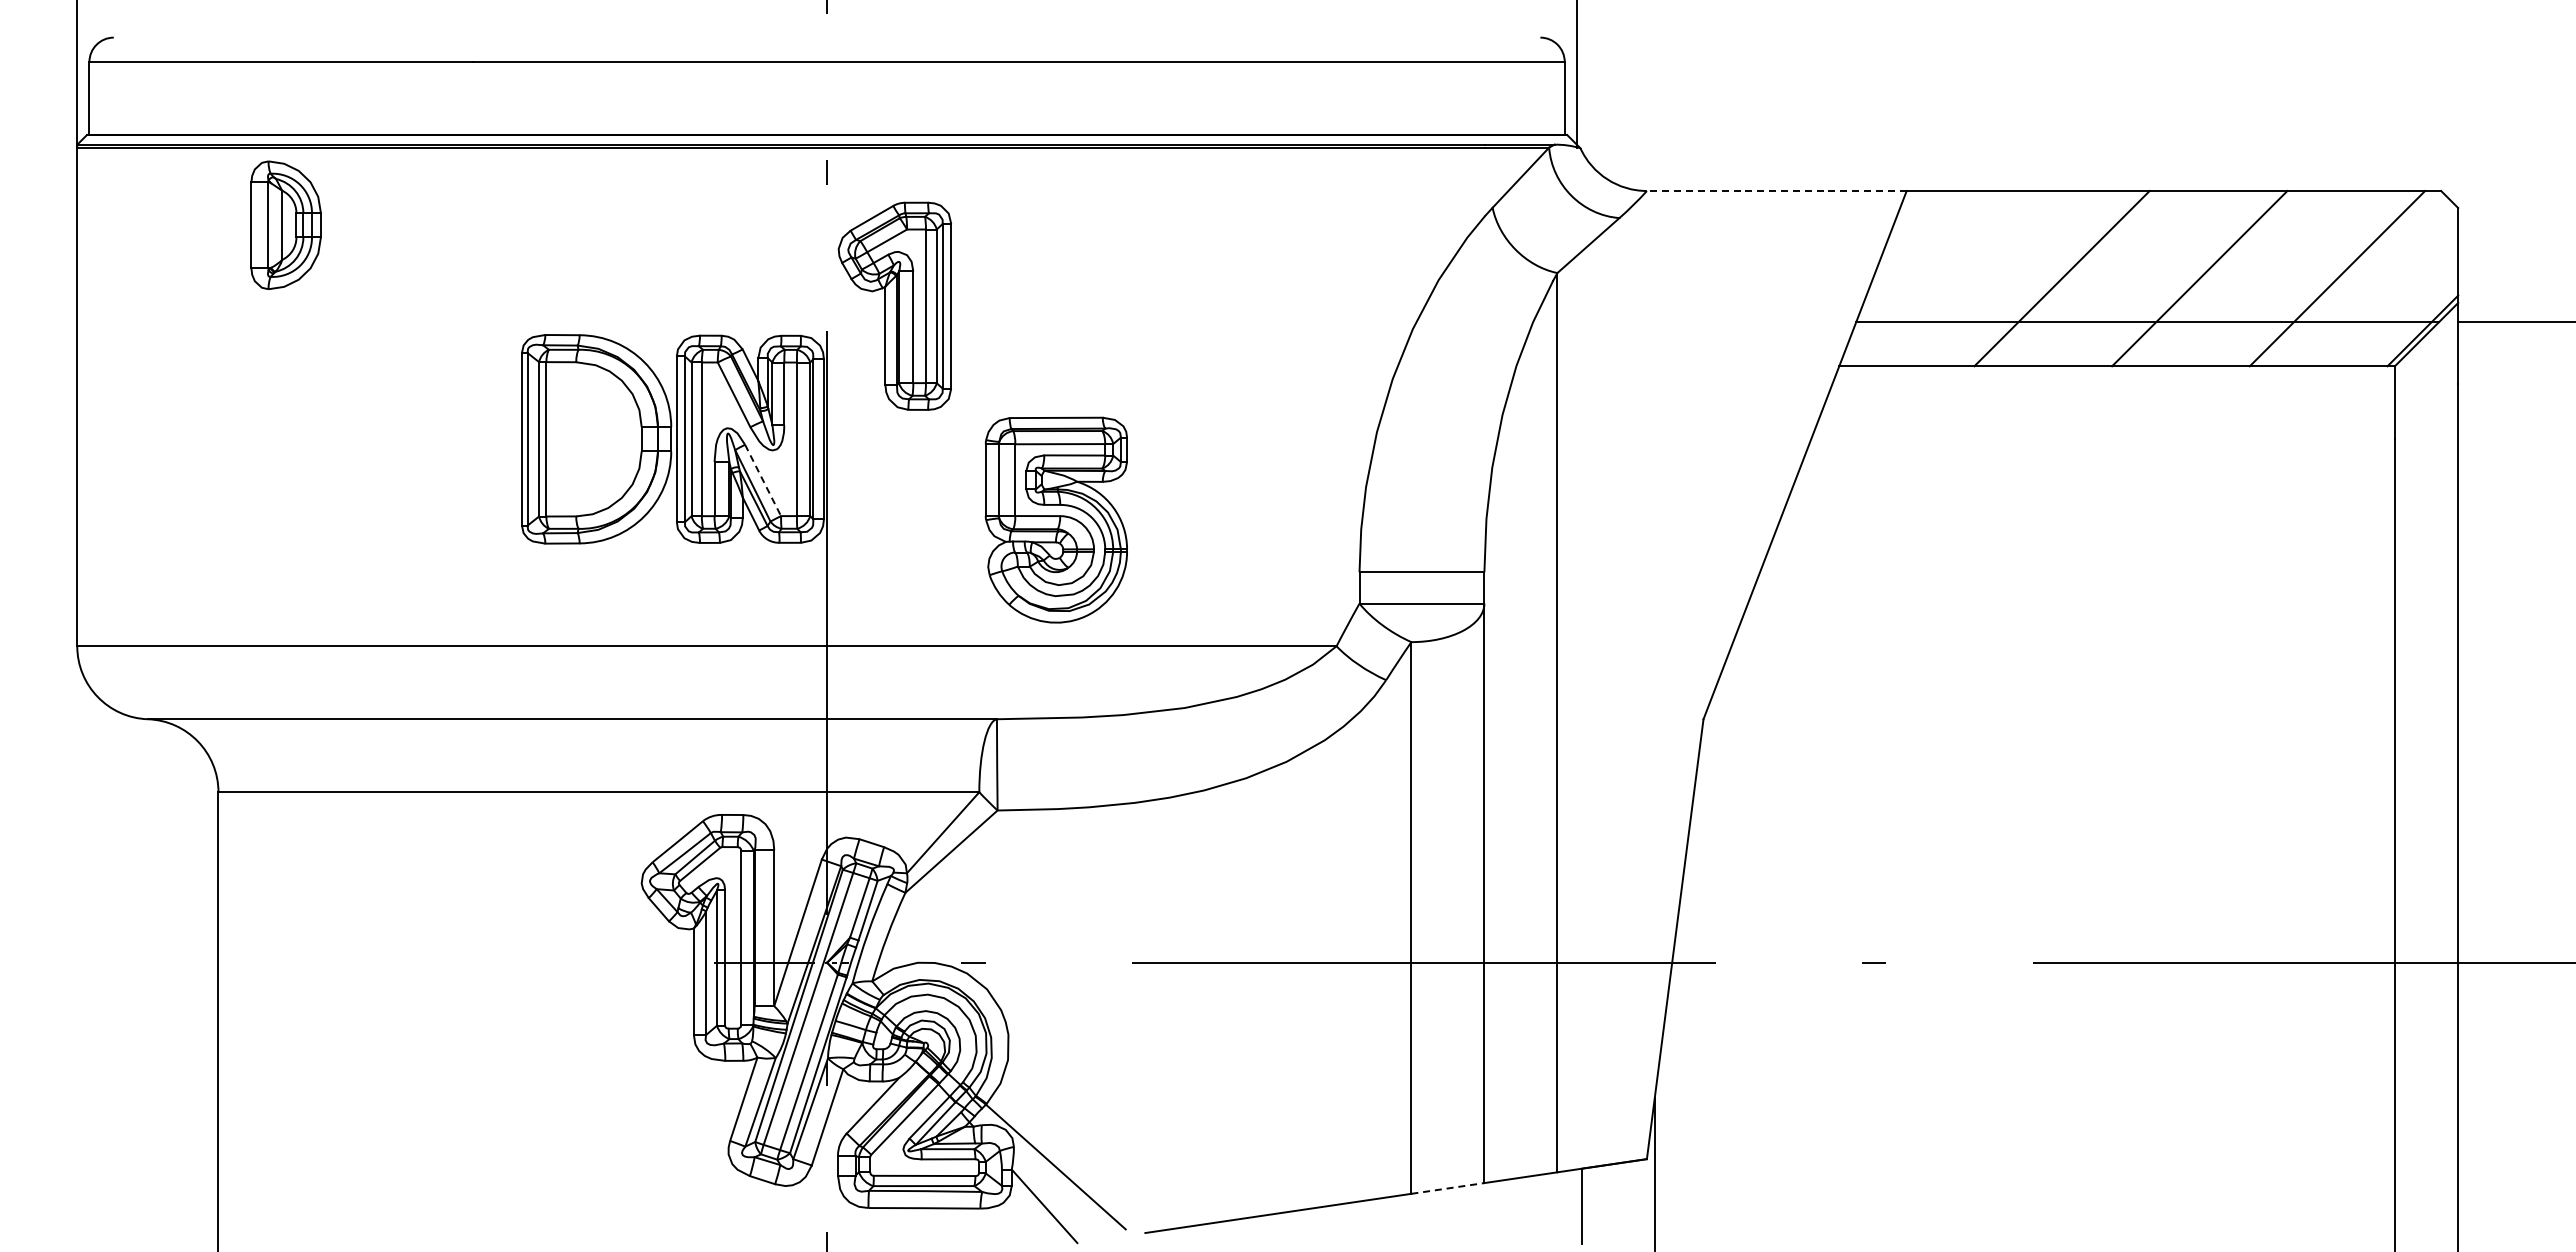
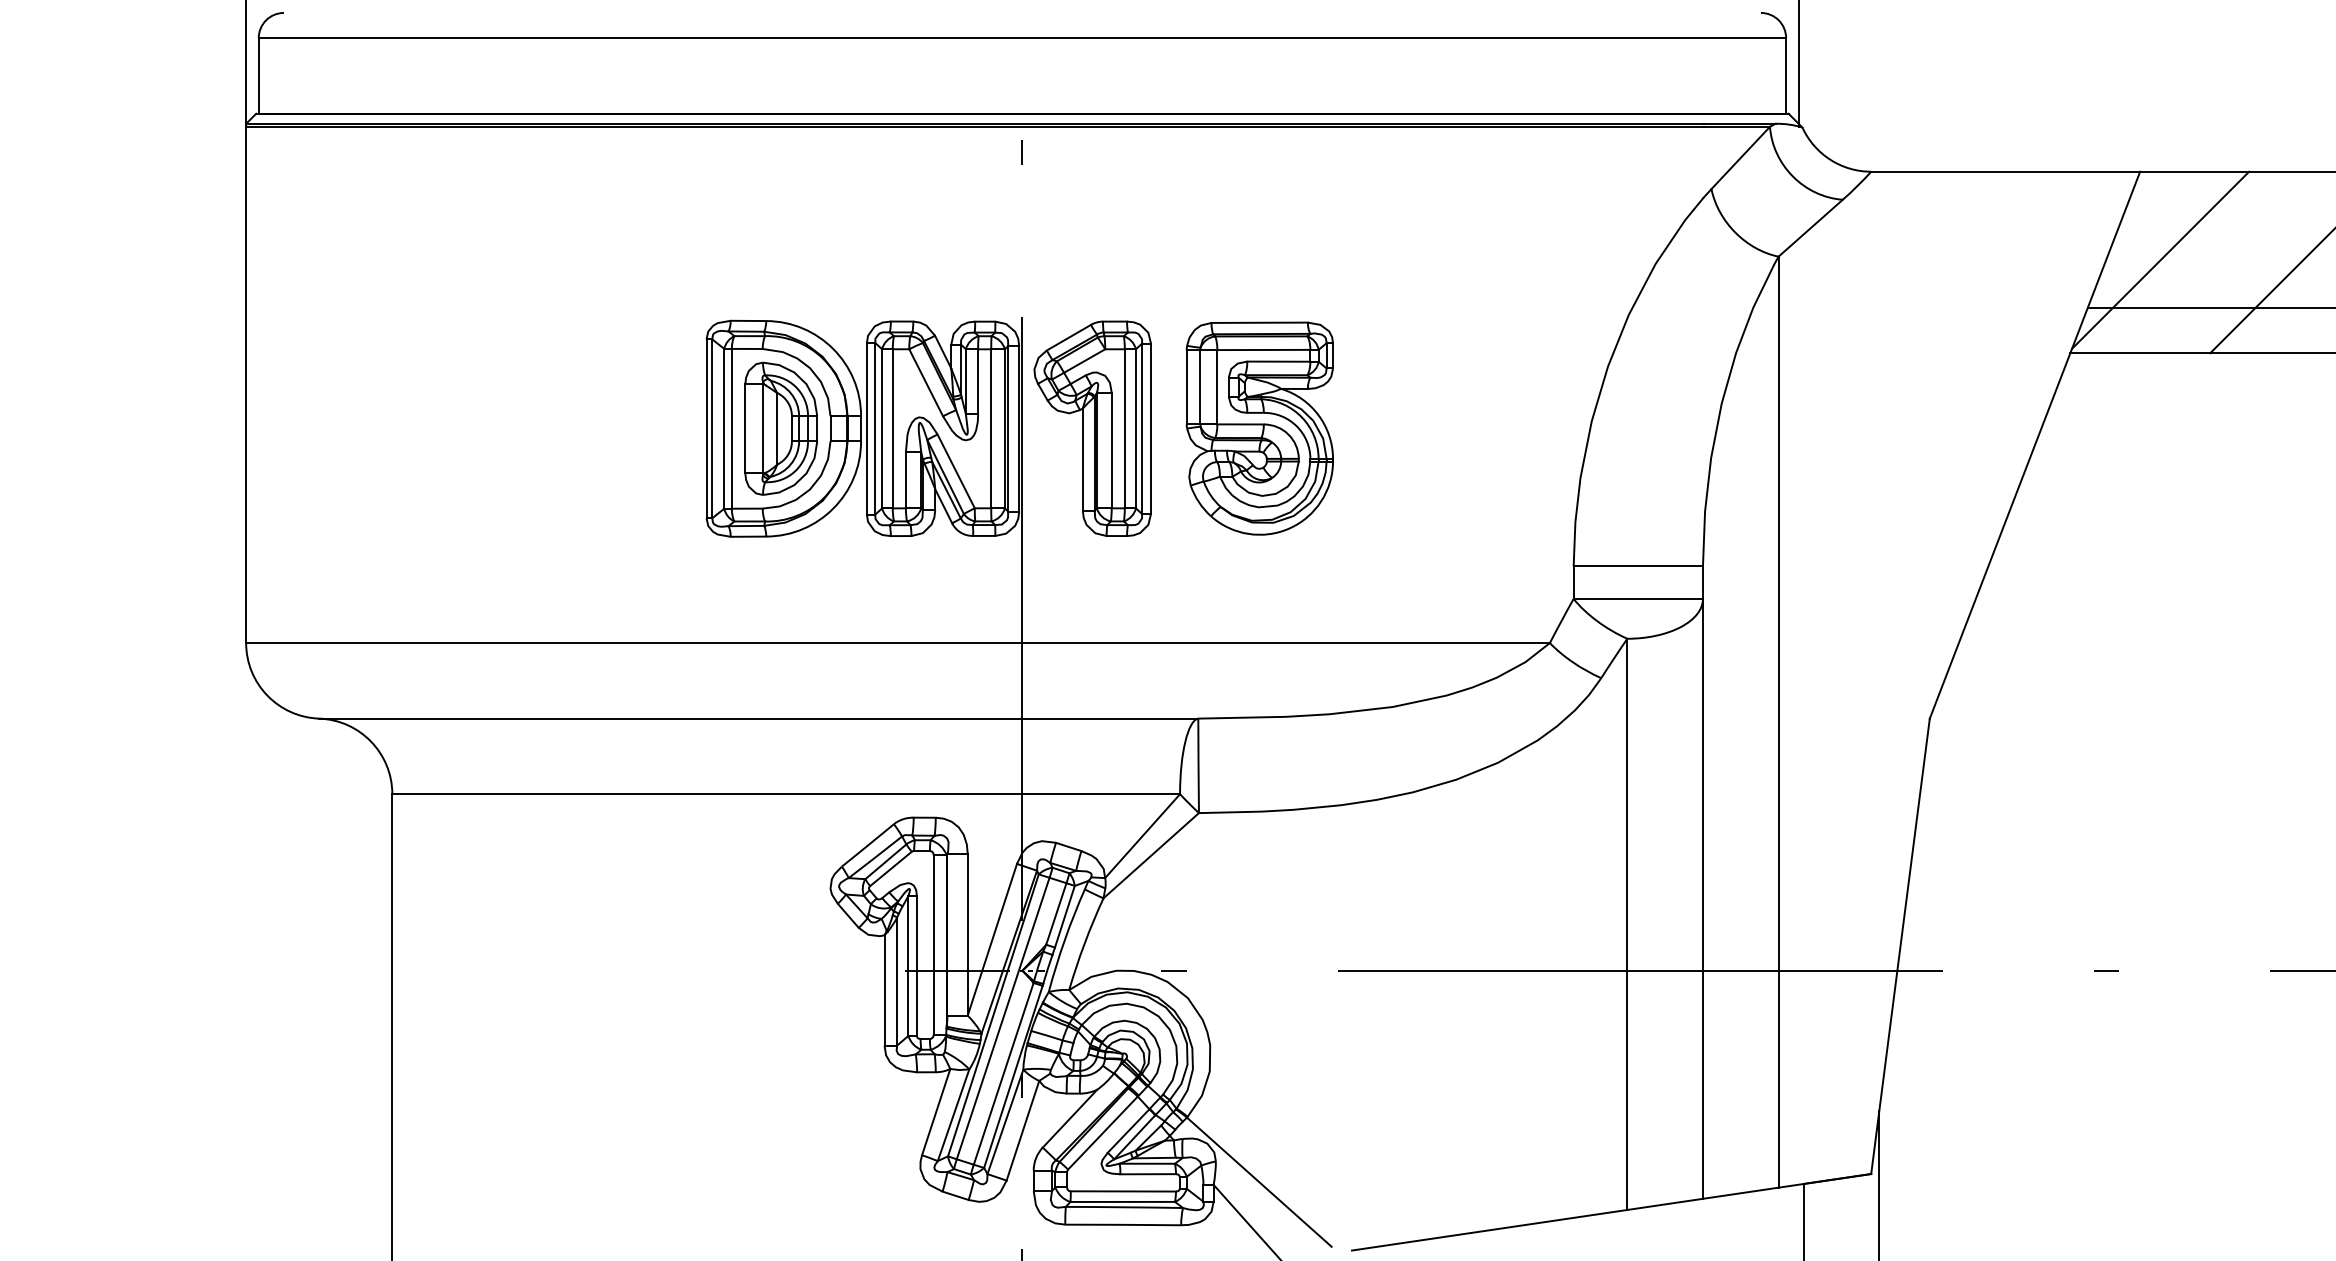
line: (1776, 191) -> (2005, 172), dashed -> solid
part: (285, 225) -> (780, 428), moved
line: (1925, 276) -> (2159, 260), added
part: (894, 305) -> (1092, 427), moved
line: (763, 480) -> (956, 471), dashed -> solid
part: (1055, 519) -> (1258, 427), moved
line: (1447, 1188) -> (1664, 1204), dashed -> solid

